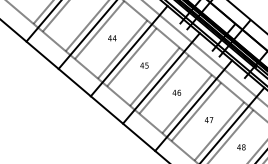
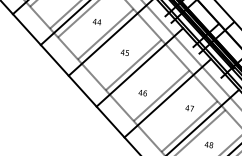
line: (131, 57) -> (113, 43), removed
line: (163, 84) -> (141, 73), removed
text: (176, 92) -> (142, 92), moved
line: (196, 111) -> (169, 104), removed
text: (209, 119) -> (190, 107), moved

